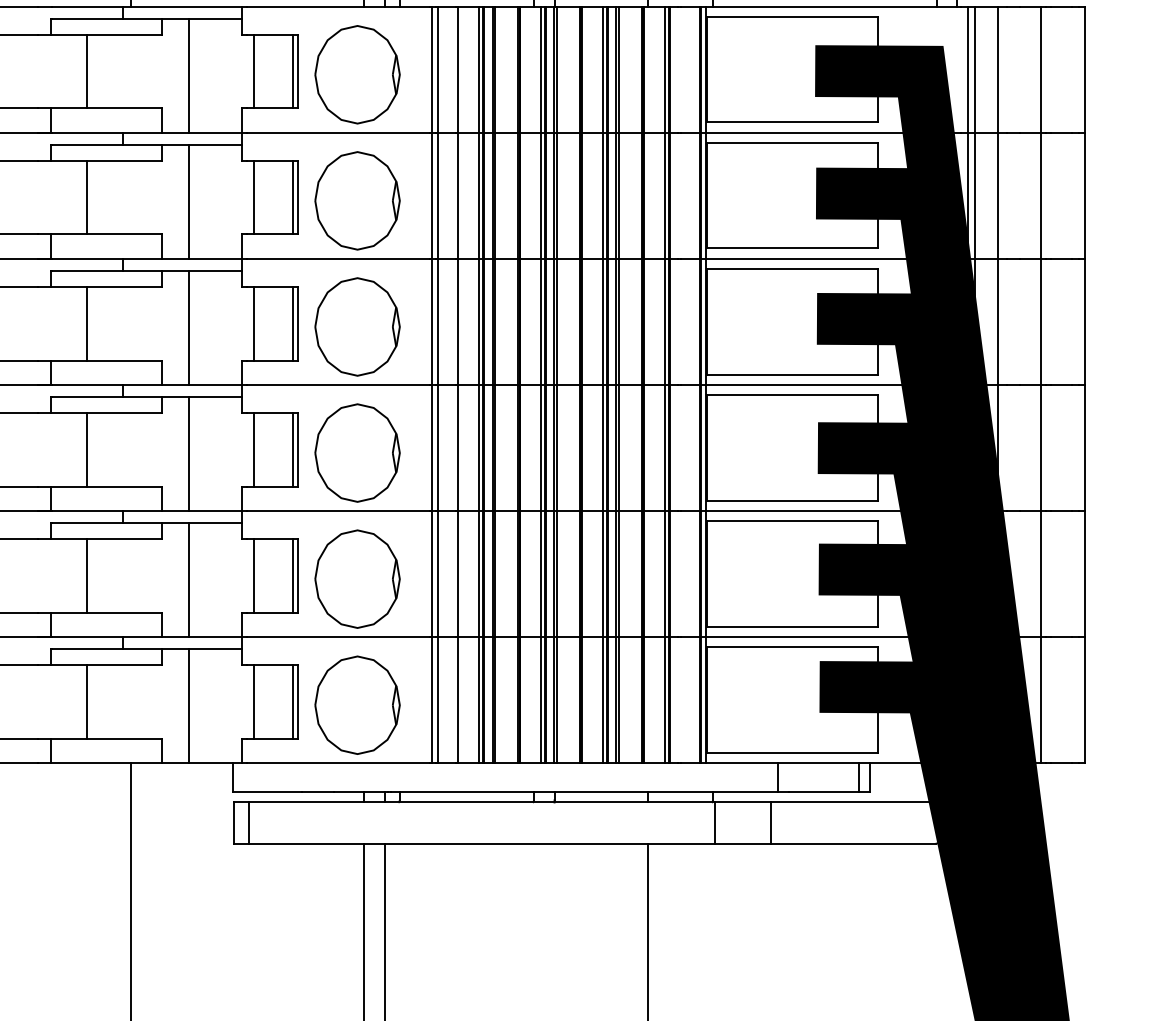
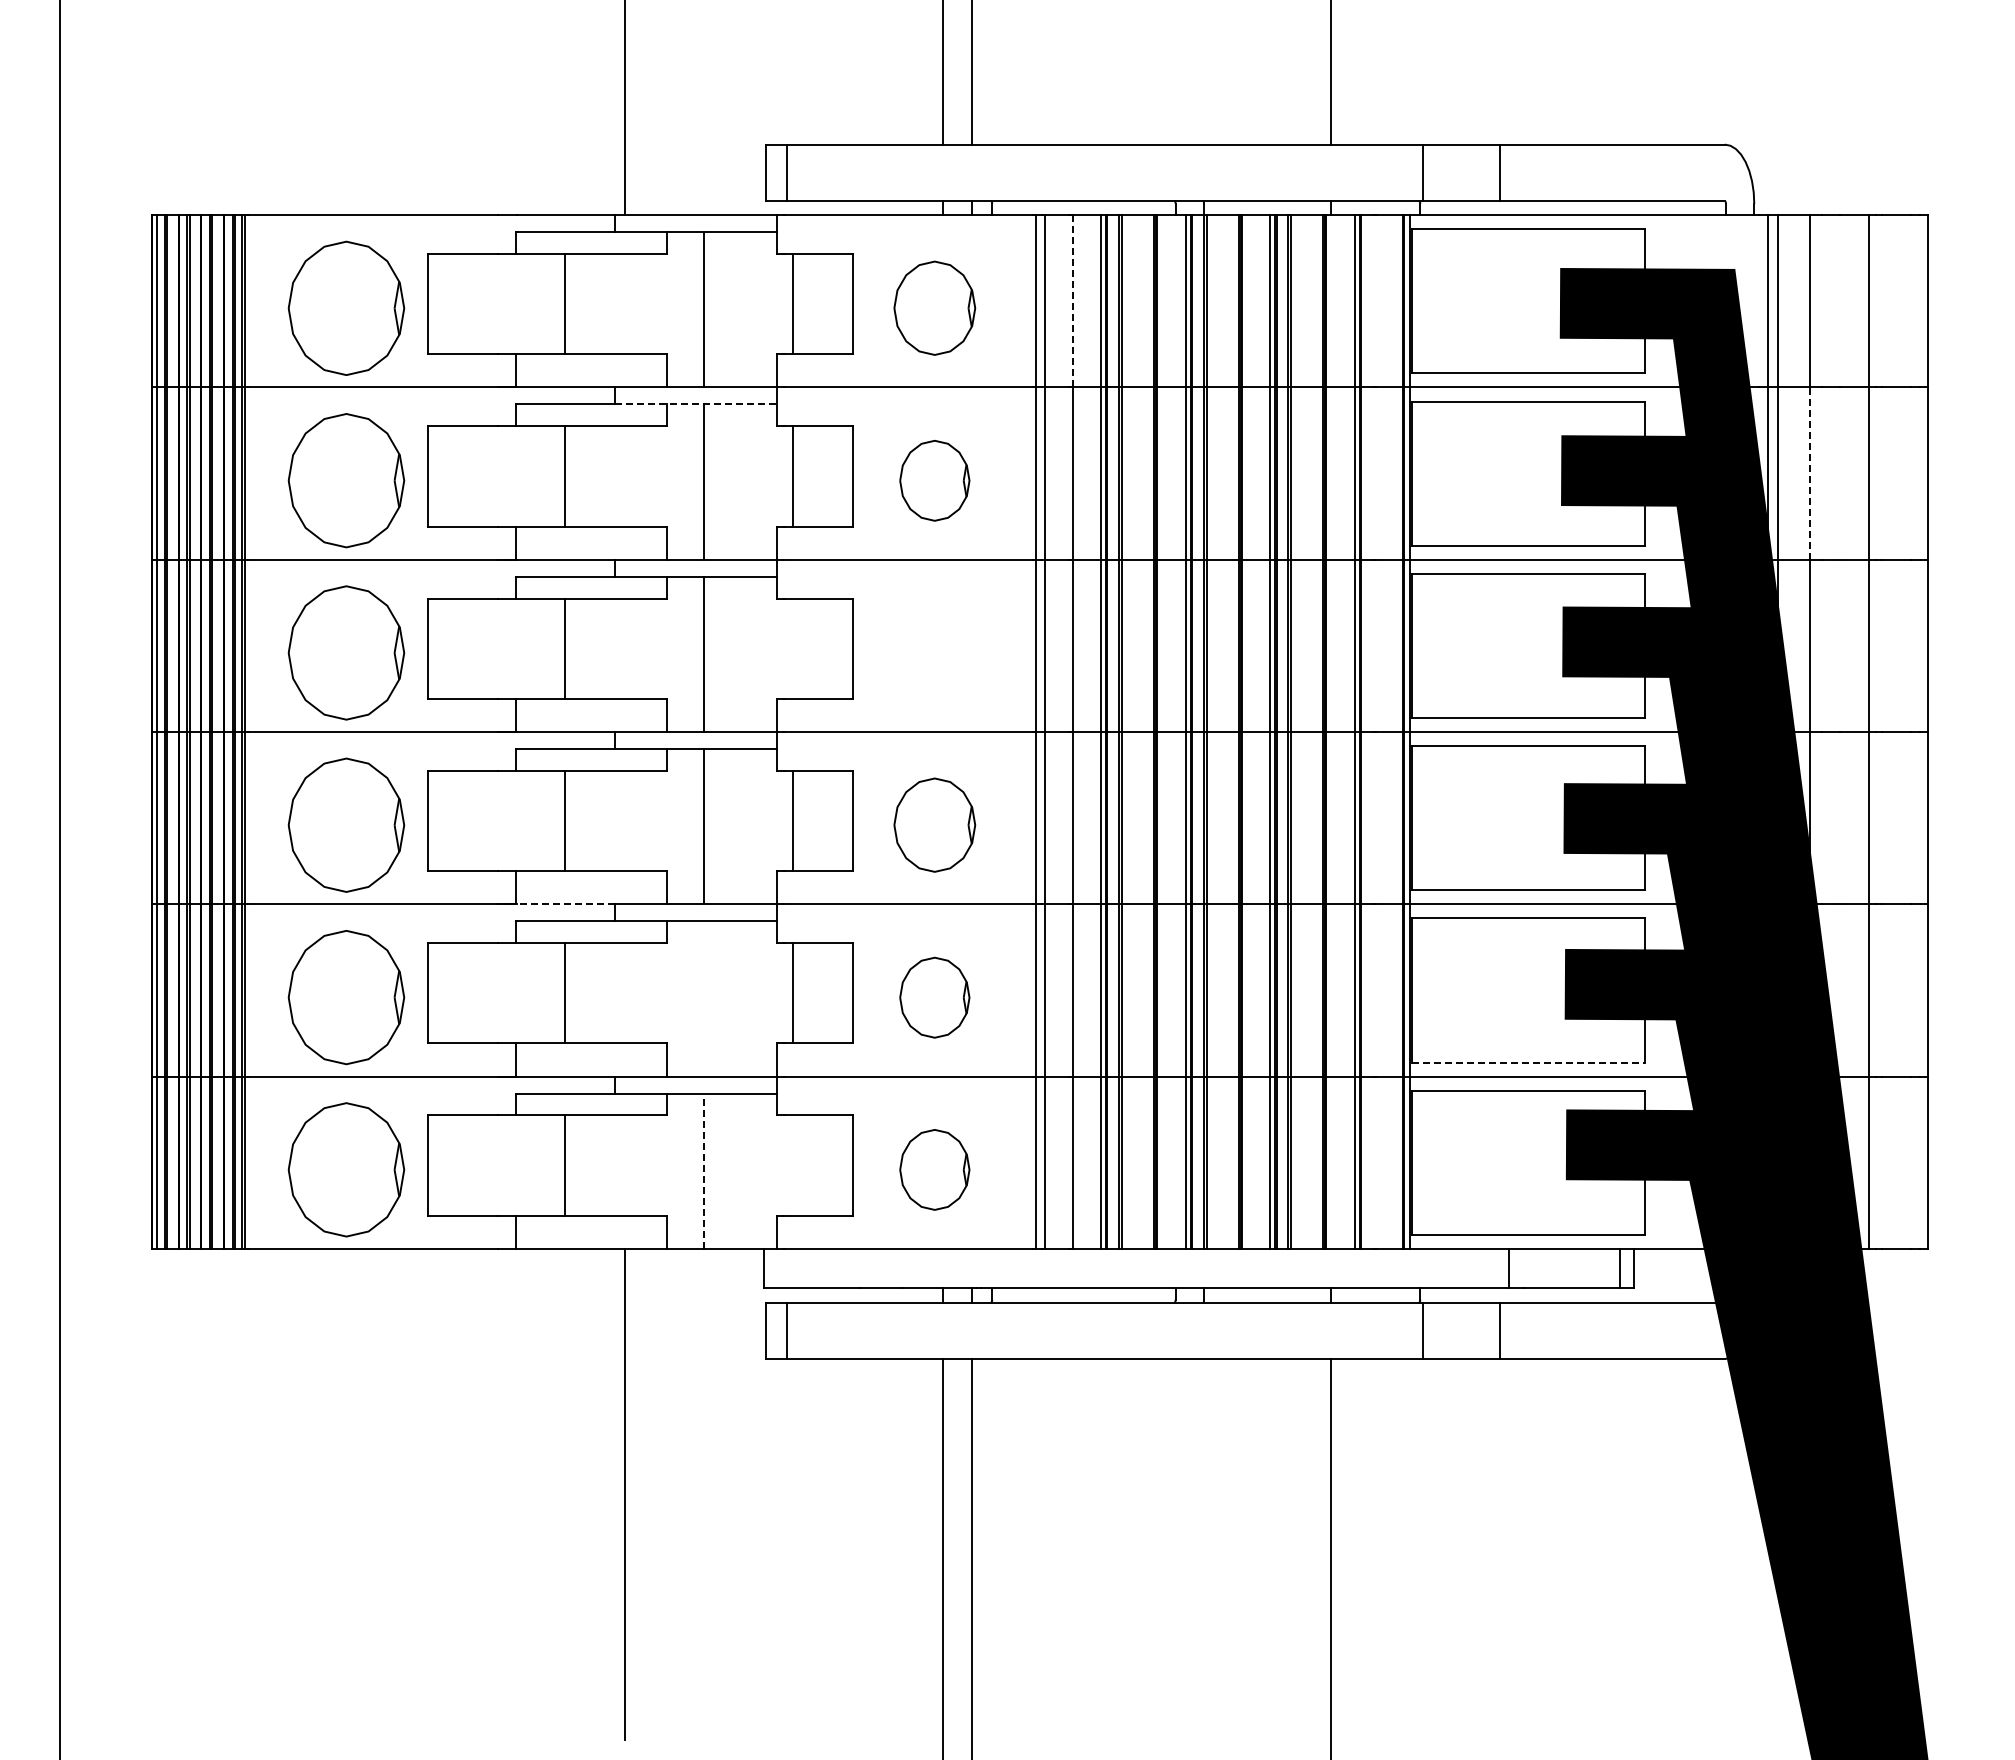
line: (458, 69) -> (1072, 300), solid -> dashed
line: (292, 71) -> (845, 304), removed
part: (357, 74) -> (934, 307), size x0.7
line: (182, 145) -> (695, 404), solid -> dashed
line: (997, 195) -> (1809, 473), solid -> dashed
line: (292, 197) -> (845, 476), removed
part: (357, 200) -> (934, 480), size x0.6
line: (254, 323) -> (793, 648), removed
line: (292, 323) -> (845, 648), removed
part: (357, 326) -> (934, 652), removed
line: (292, 449) -> (845, 820), removed
part: (357, 452) -> (934, 824), size x0.7
line: (87, 511) -> (565, 904), solid -> dashed
line: (292, 576) -> (845, 993), removed
line: (188, 579) -> (703, 998), removed
part: (357, 579) -> (934, 997), size x0.6
line: (792, 626) -> (1528, 1062), solid -> dashed
line: (254, 702) -> (793, 1165), removed
line: (292, 702) -> (845, 1165), removed
part: (357, 705) -> (934, 1169), size x0.6
line: (188, 706) -> (703, 1171), solid -> dashed

